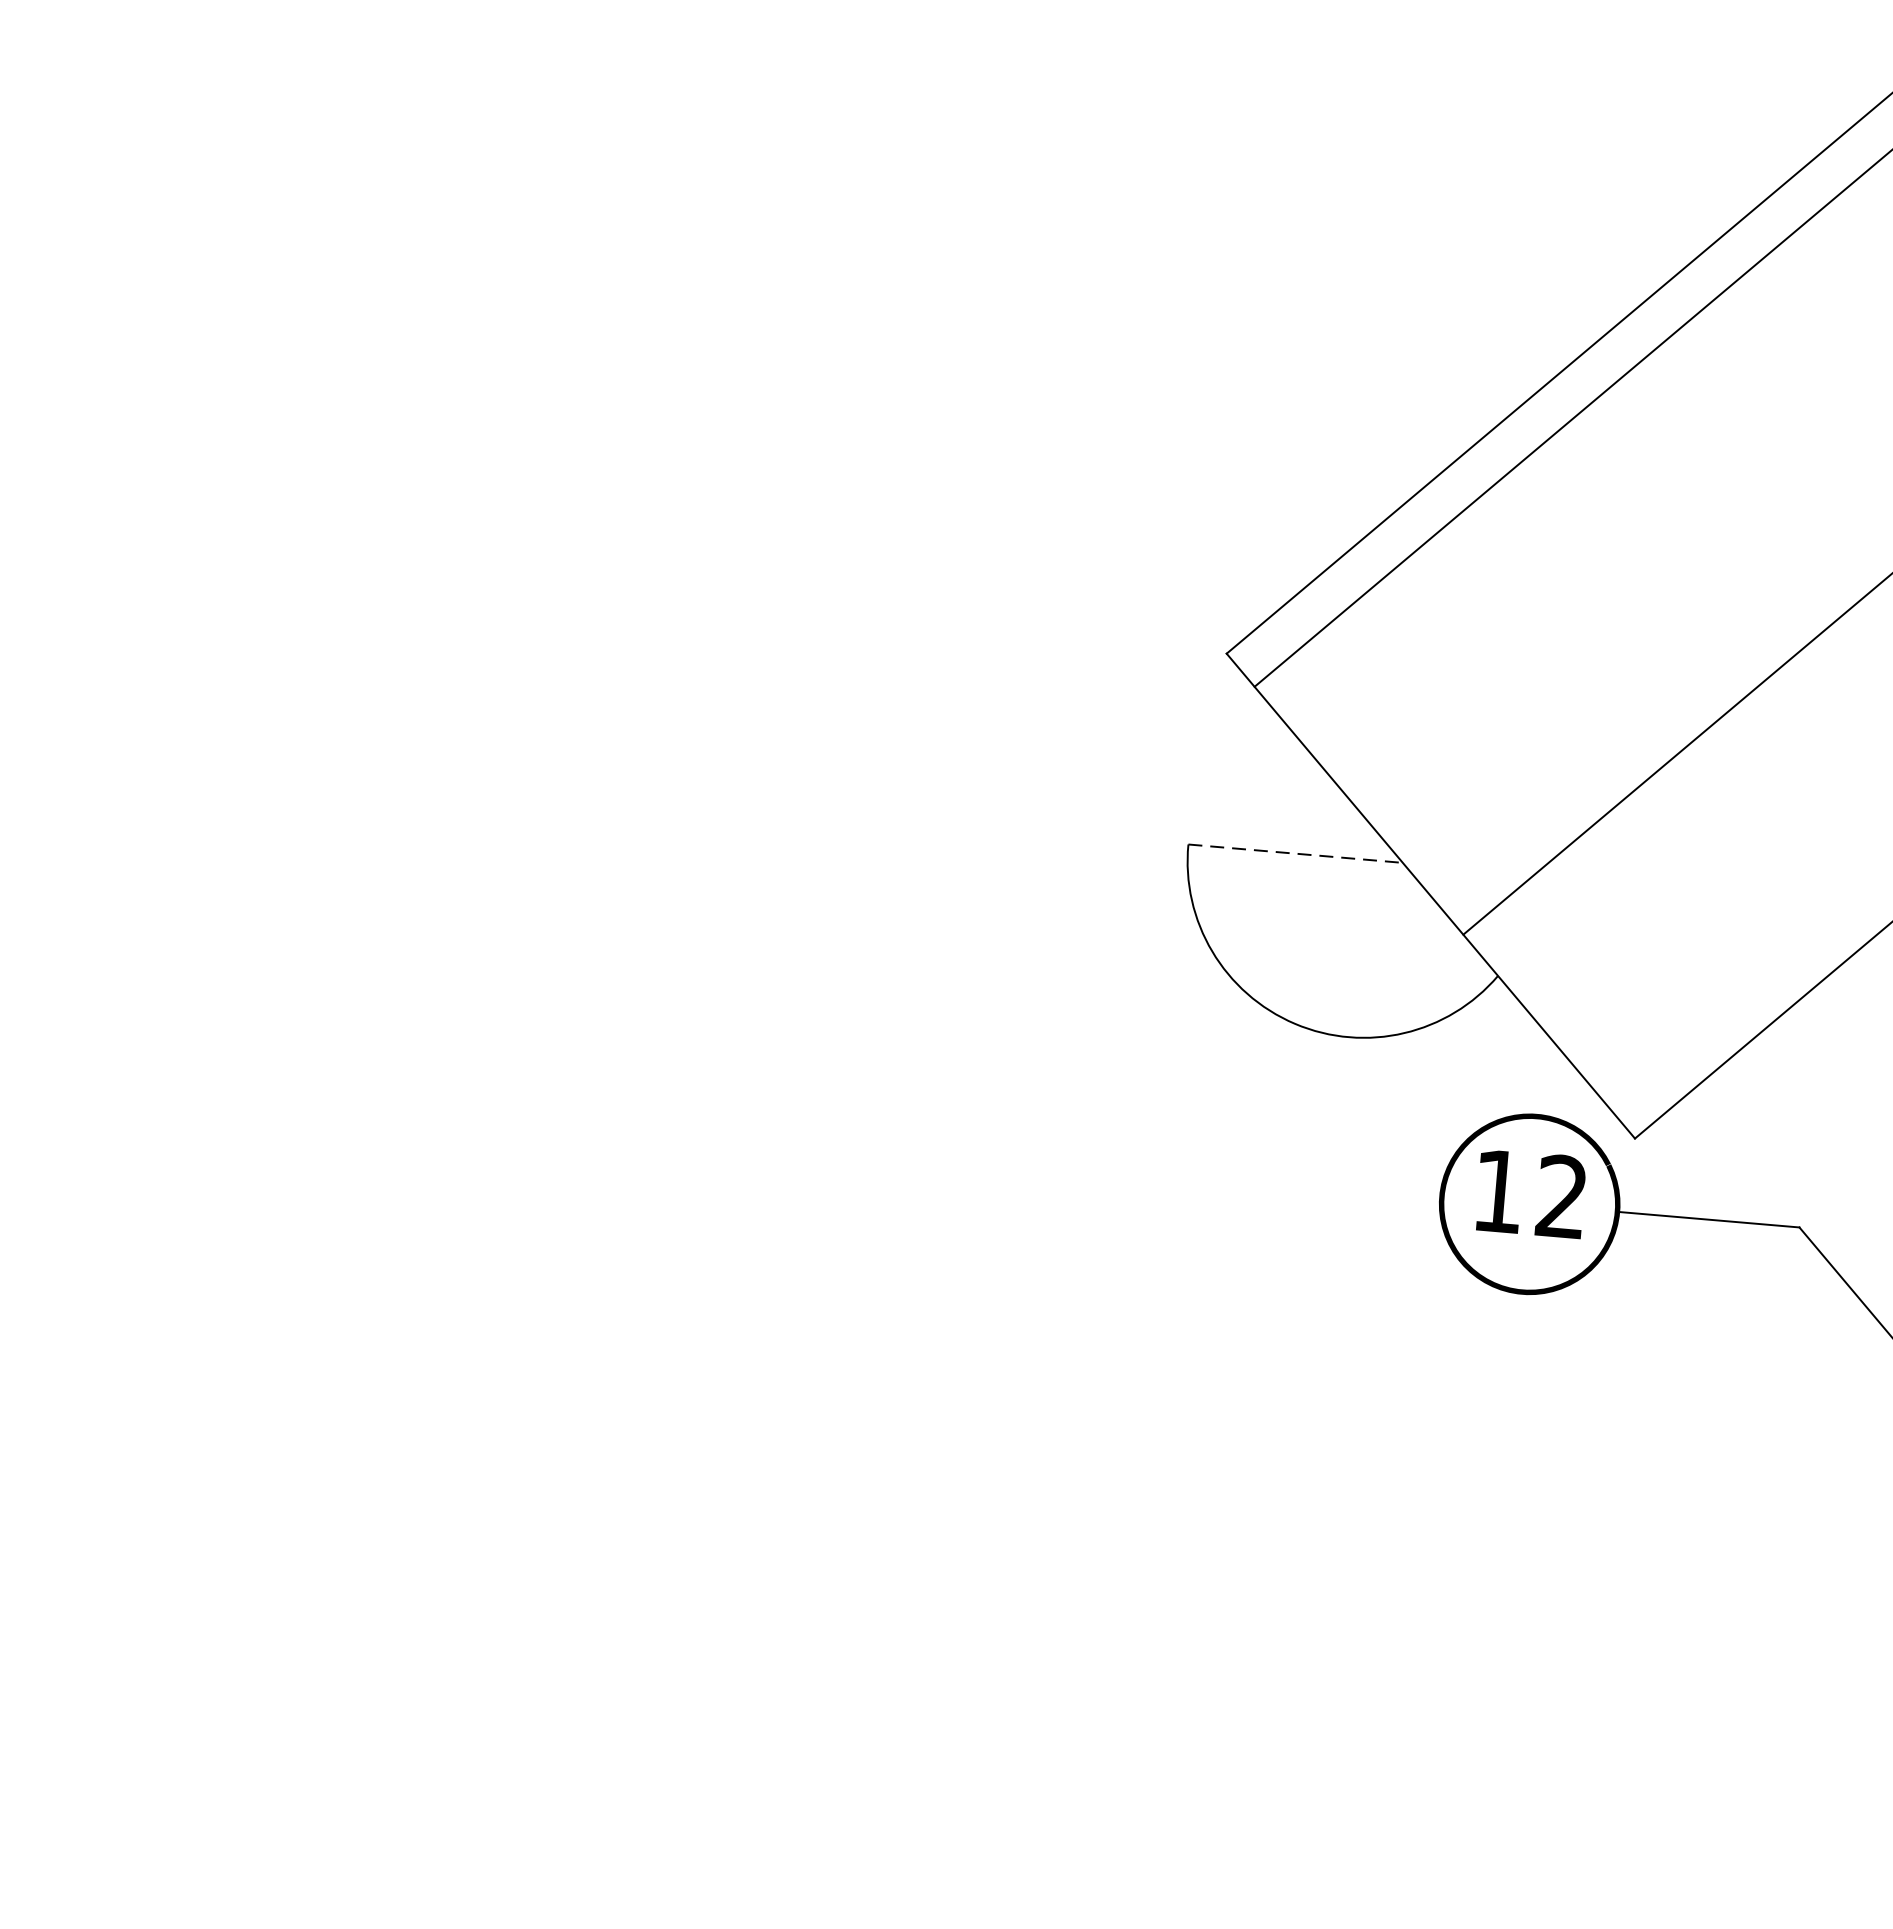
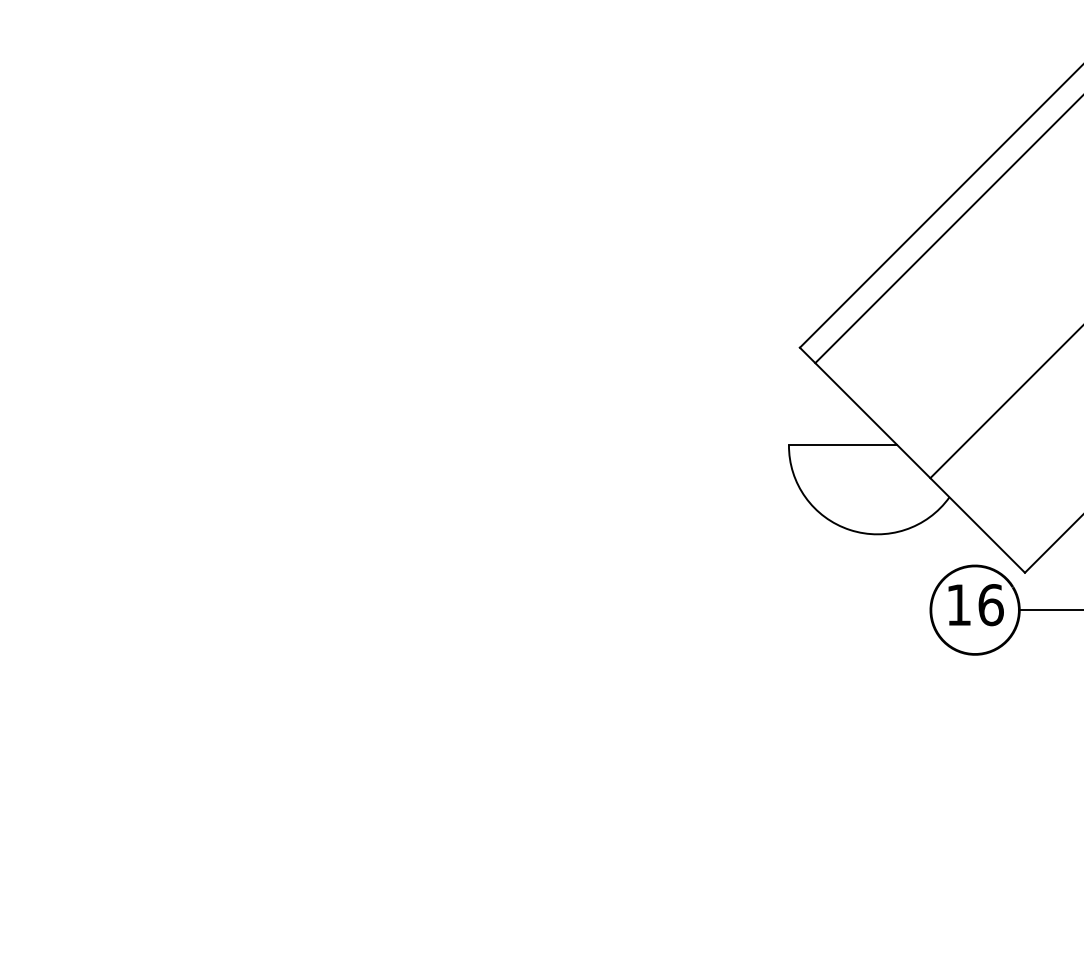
line: (1296, 853) -> (843, 444), dashed -> solid
text: (1560, 1197) -> (990, 605), 12 -> 16

